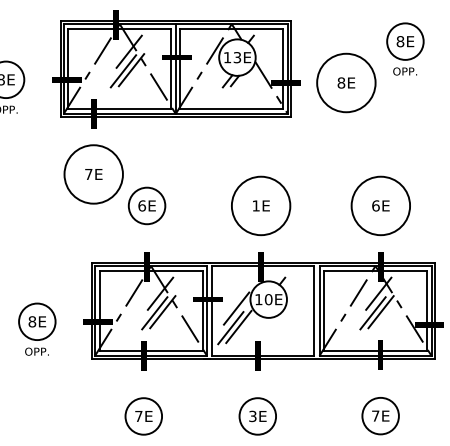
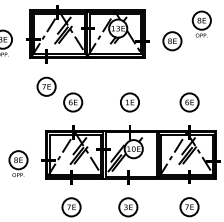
circle: (346, 83) -> (172, 41), size x0.62
circle: (93, 173) -> (46, 86), size x0.62
circle: (260, 205) -> (129, 102), size x0.62
circle: (380, 205) -> (189, 102), size x0.62

